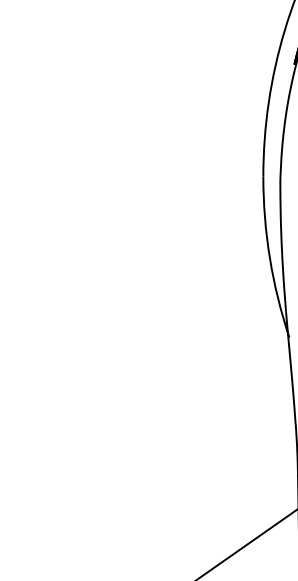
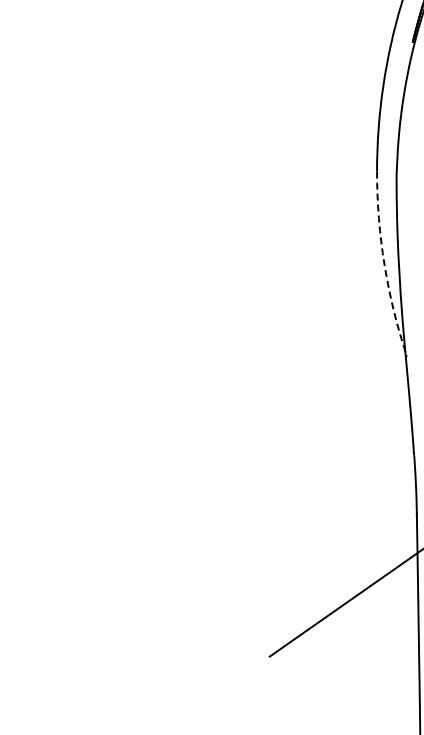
arc: (269, 258) -> (384, 265), solid -> dashed

